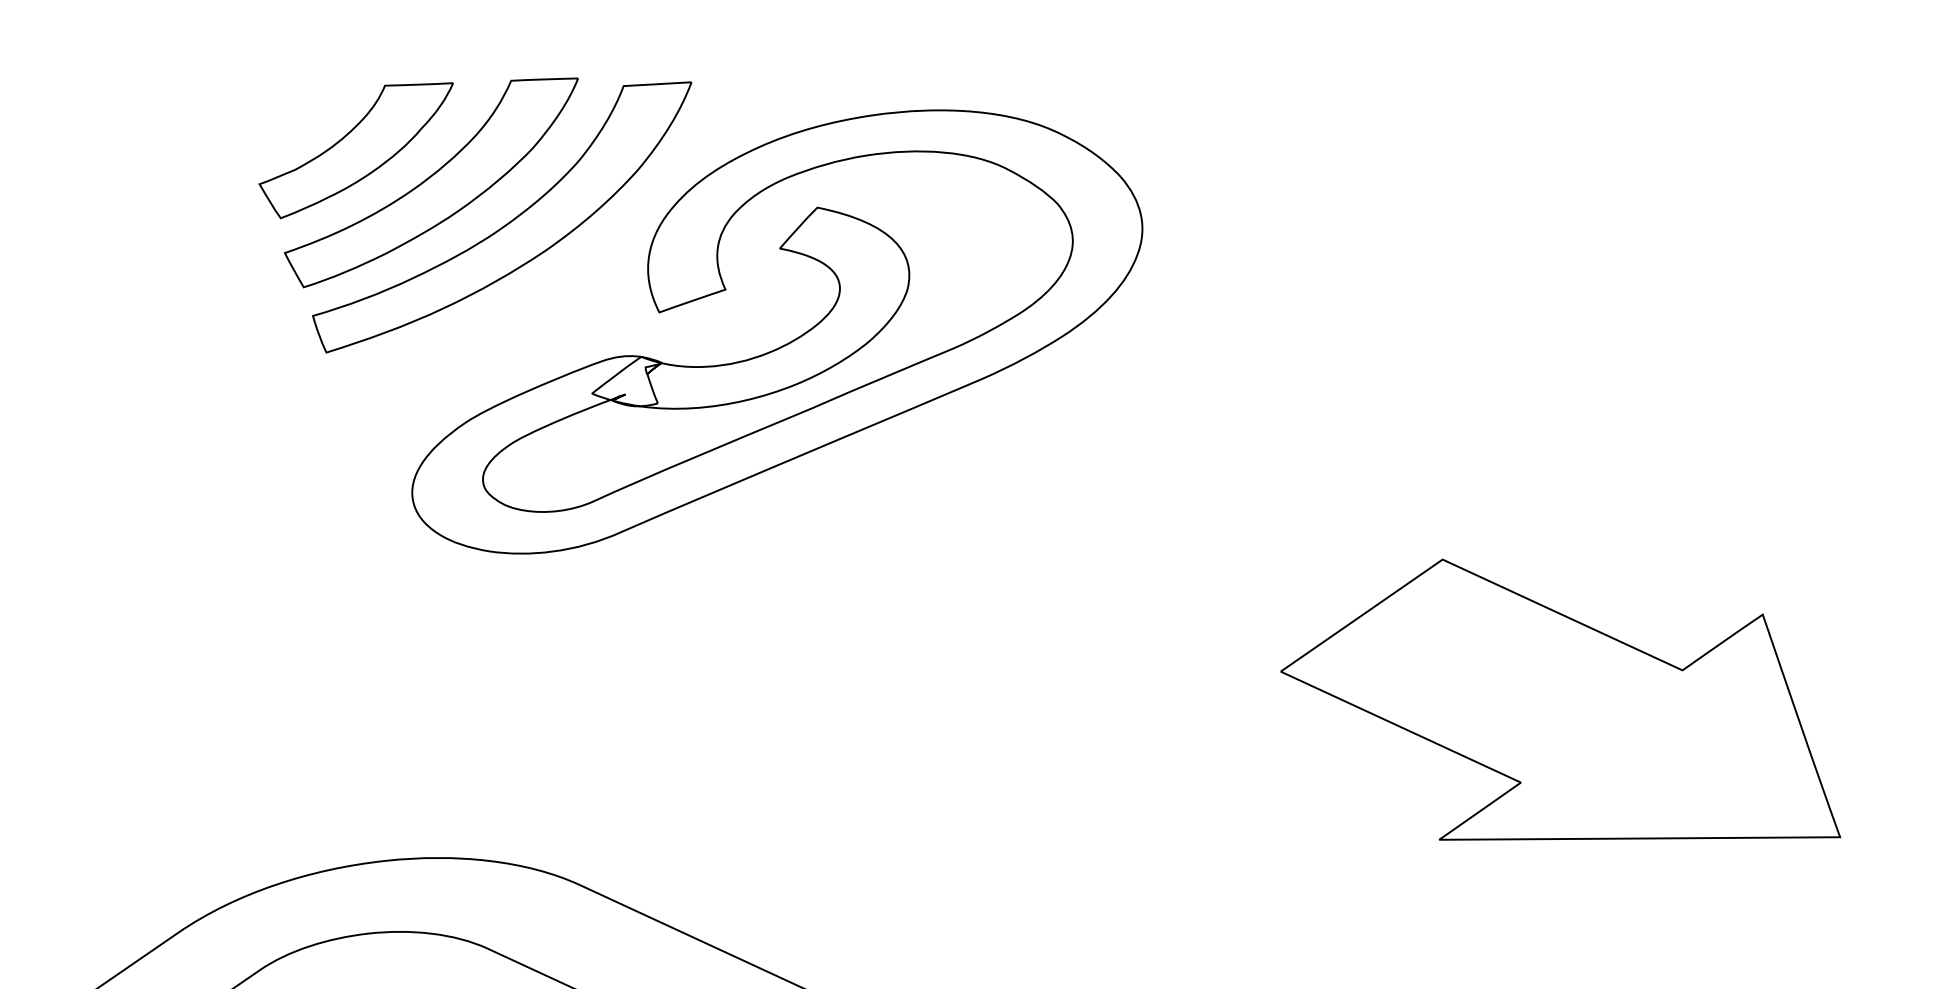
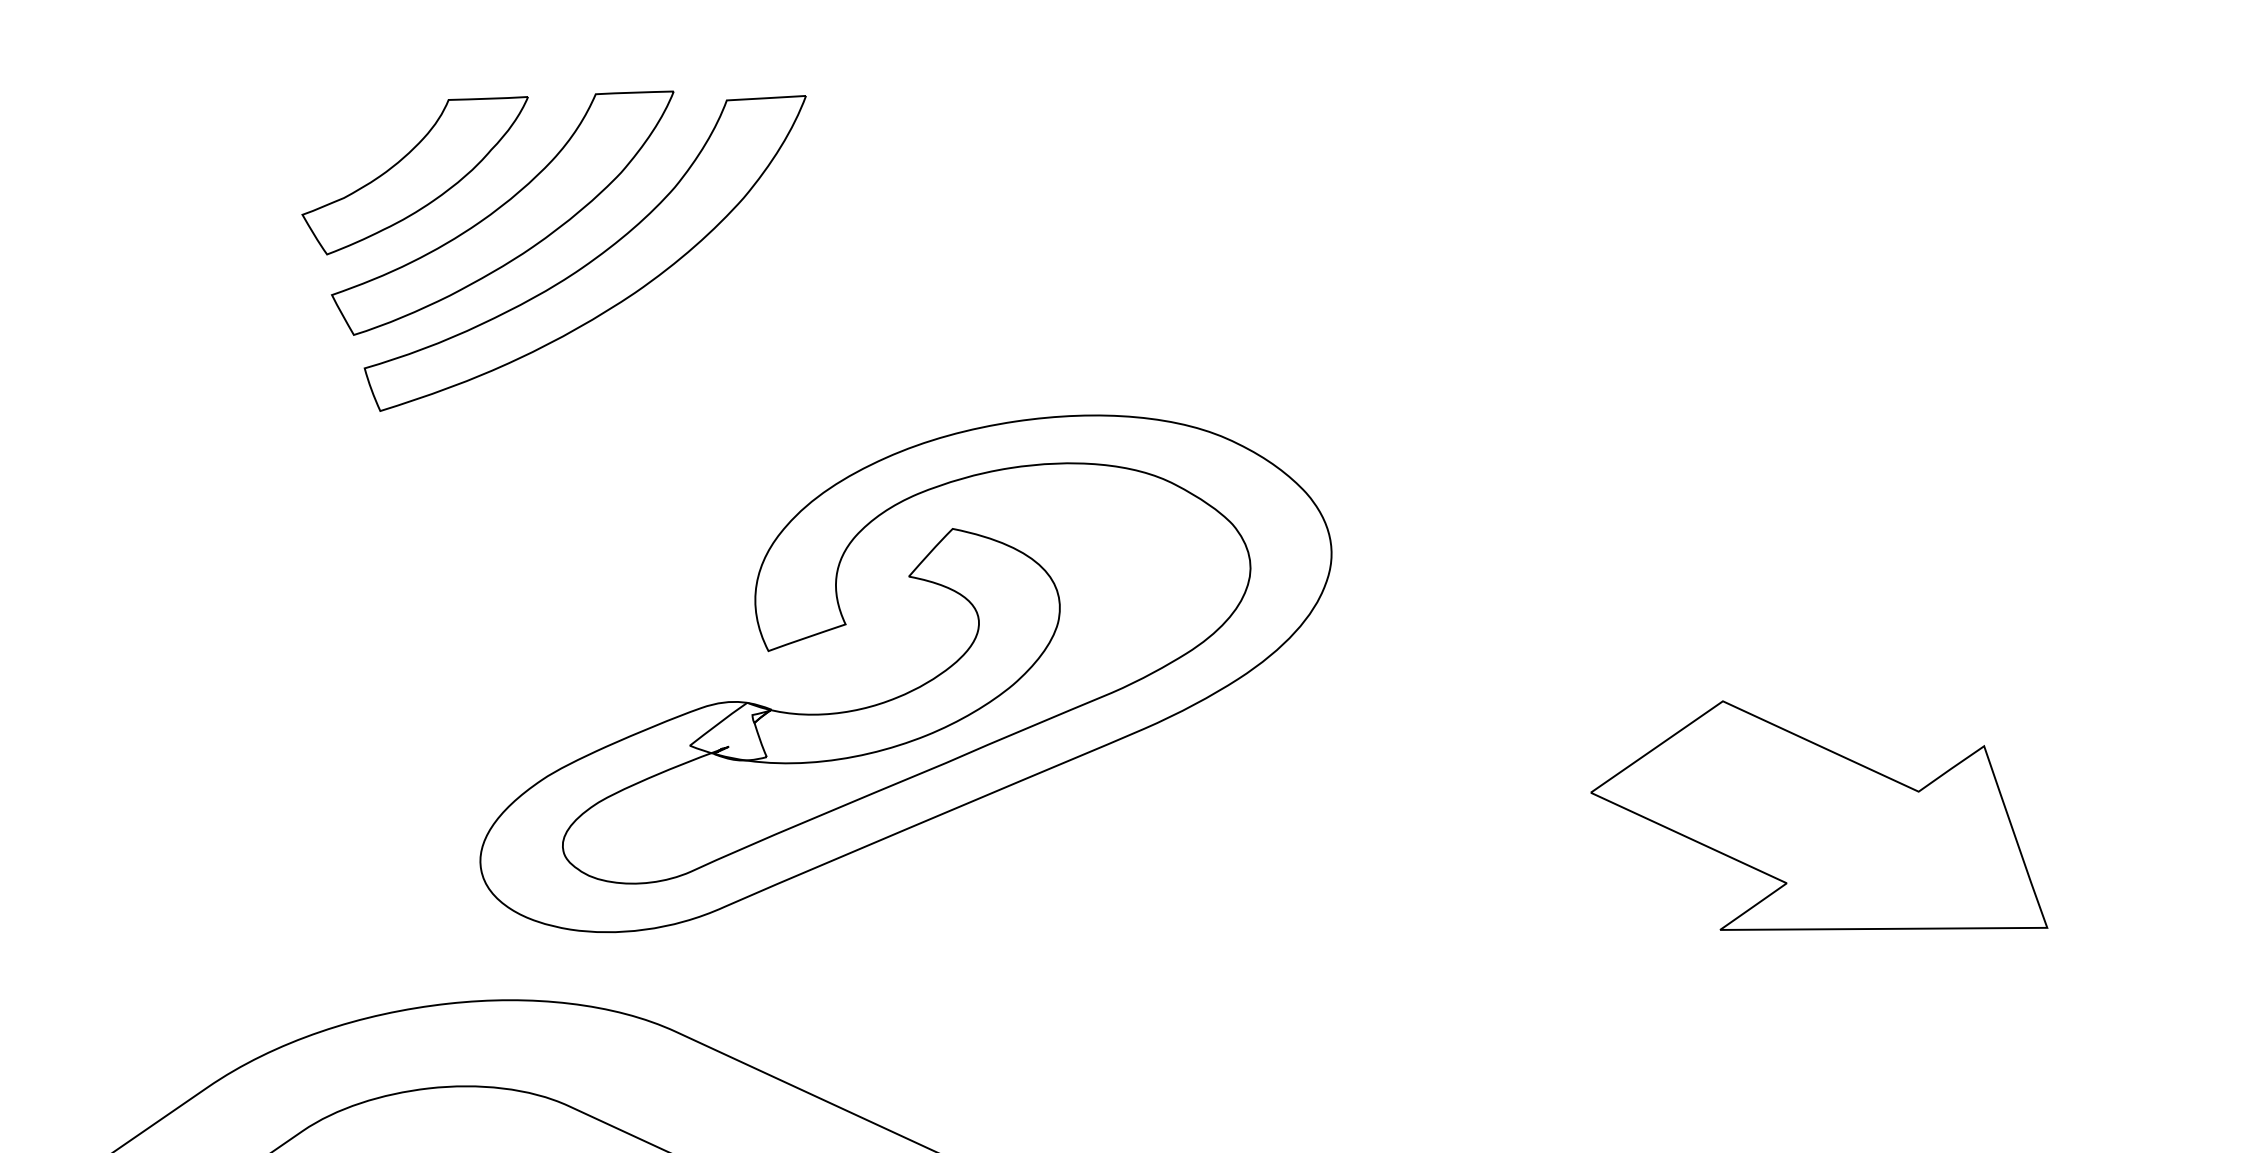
part: (784, 344) -> (914, 688), moved
part: (1560, 699) -> (1818, 815), size x0.7

